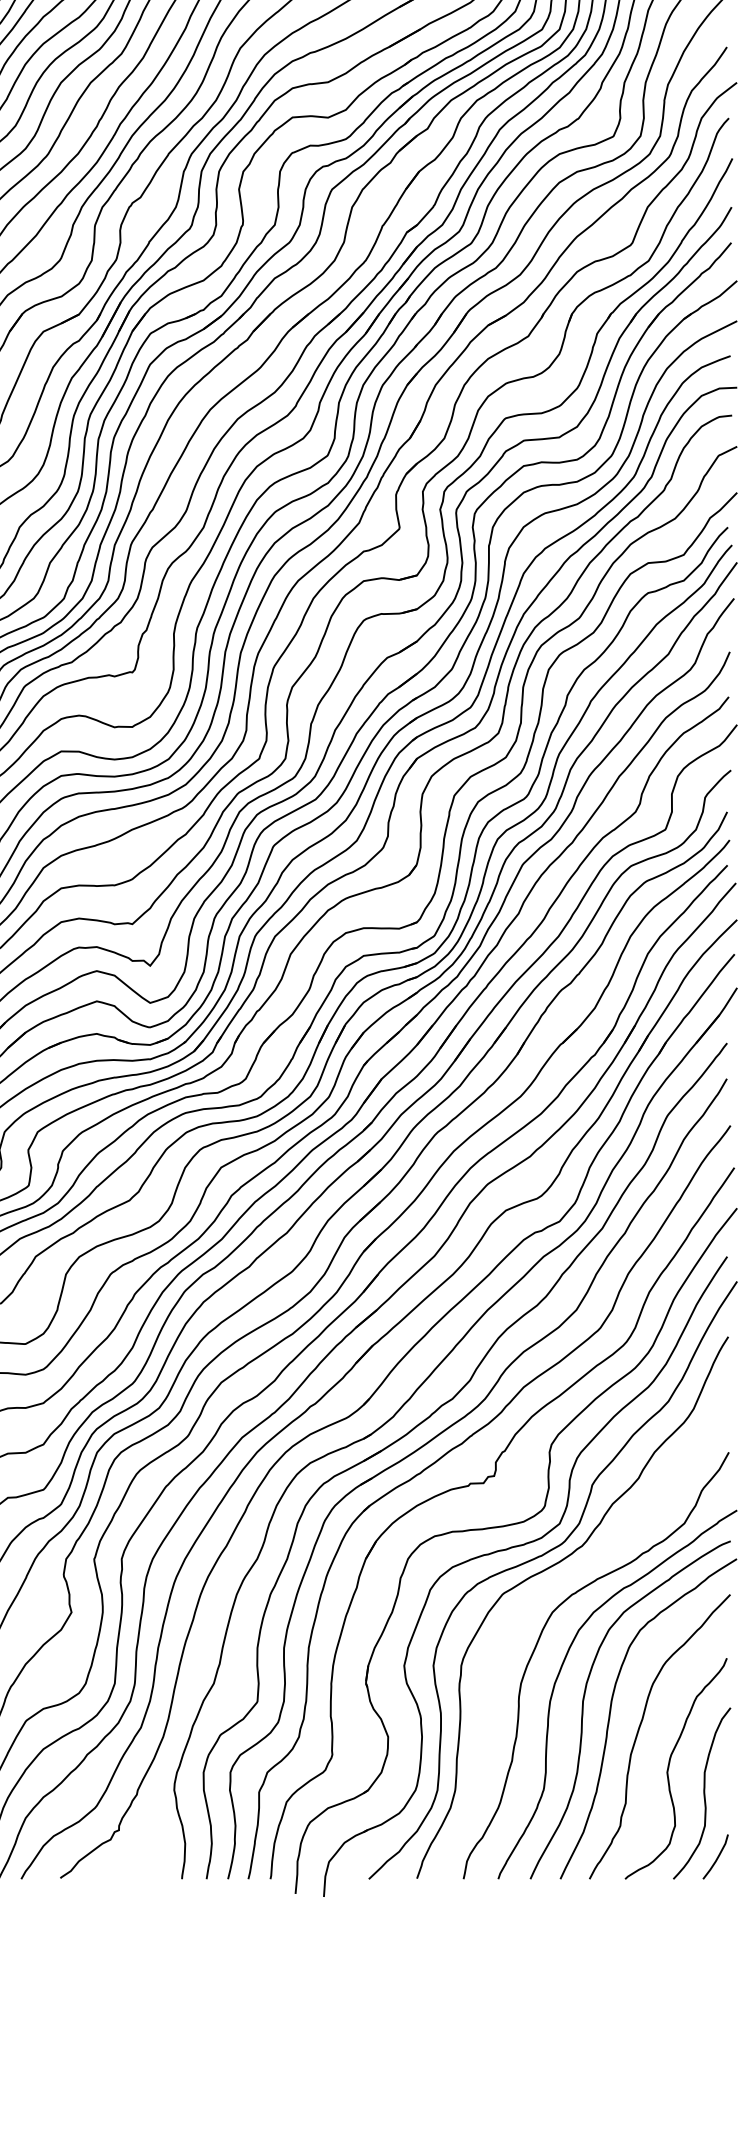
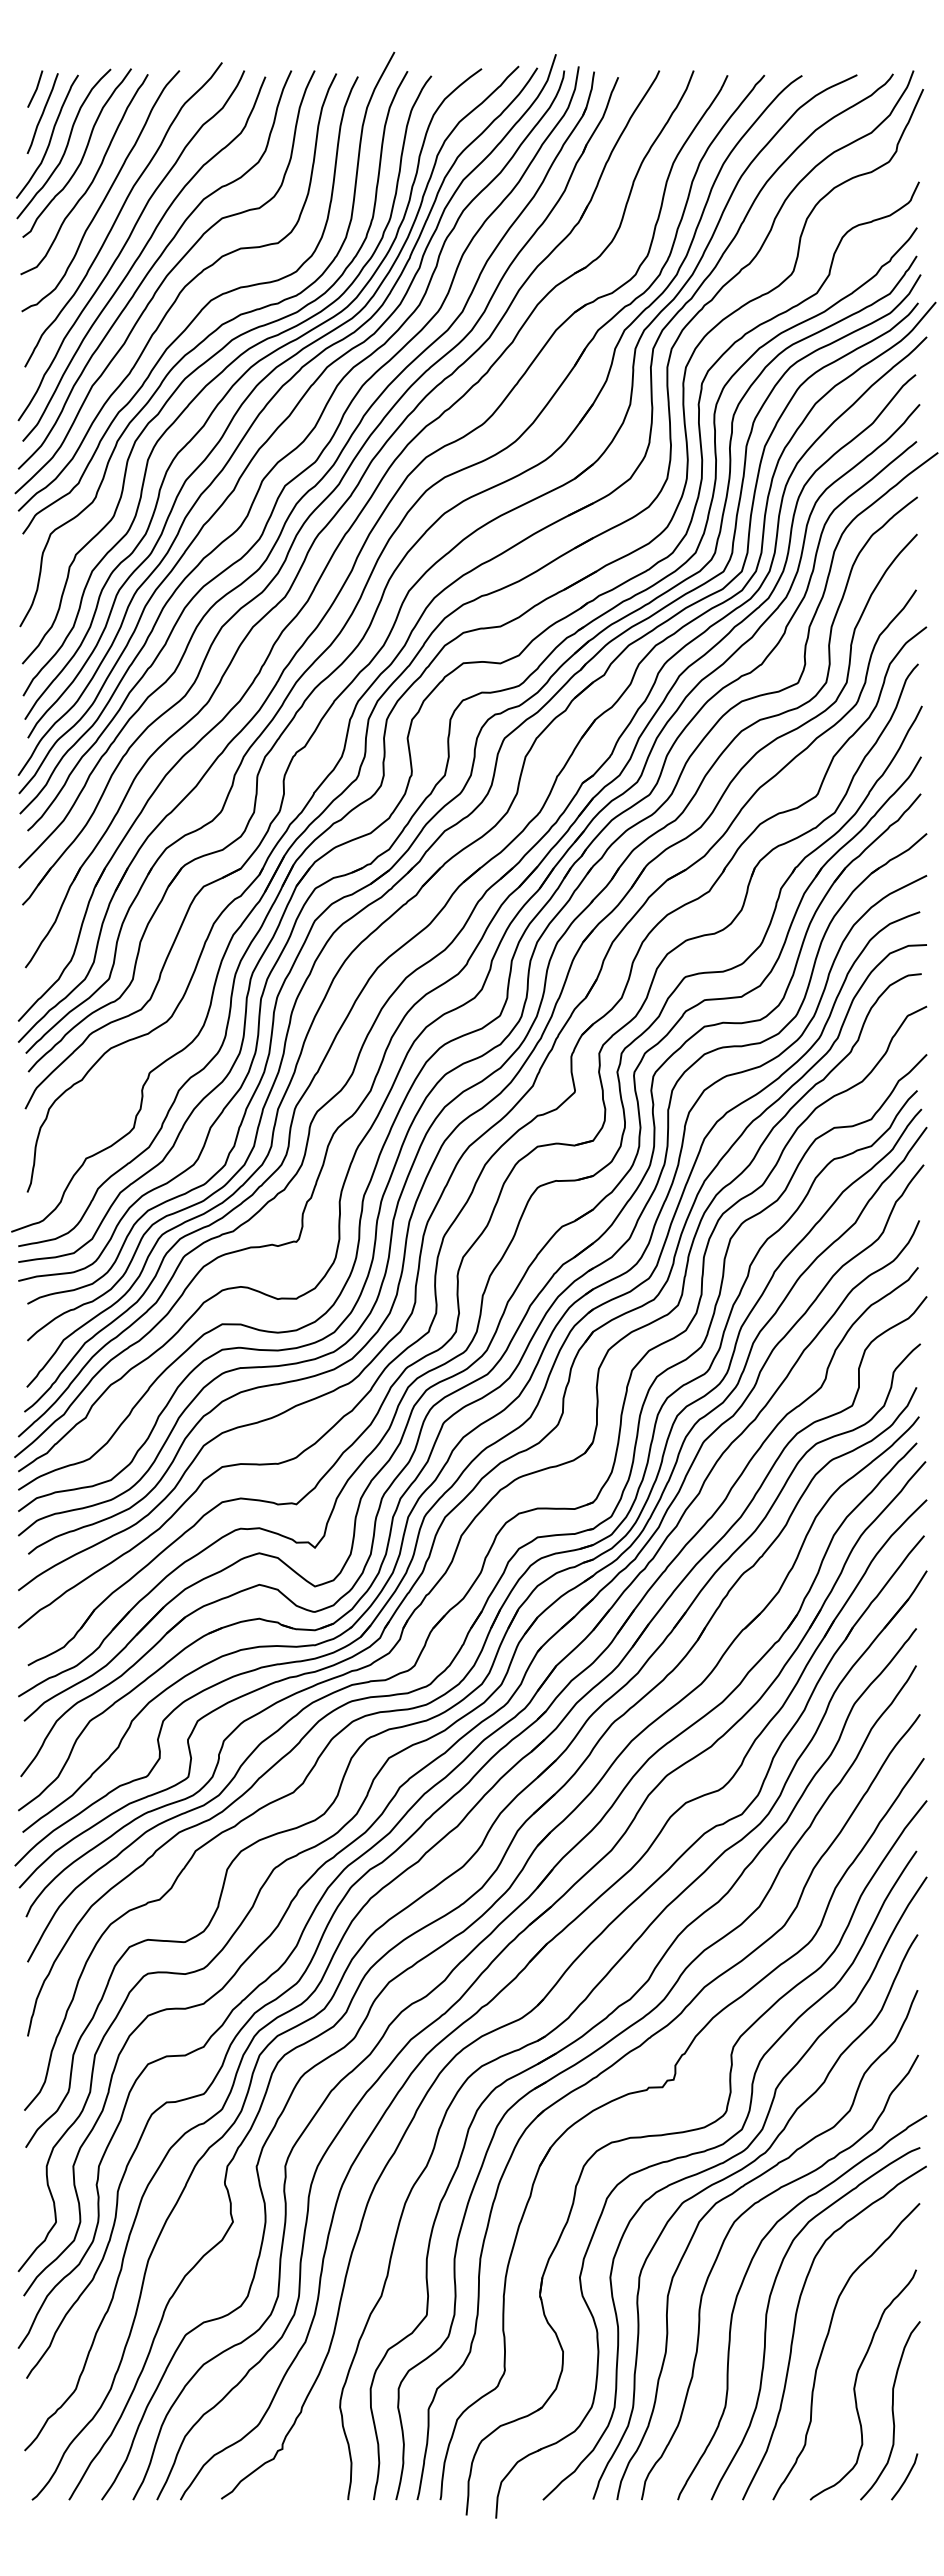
curve: (551, 1586) -> (733, 2194), added

